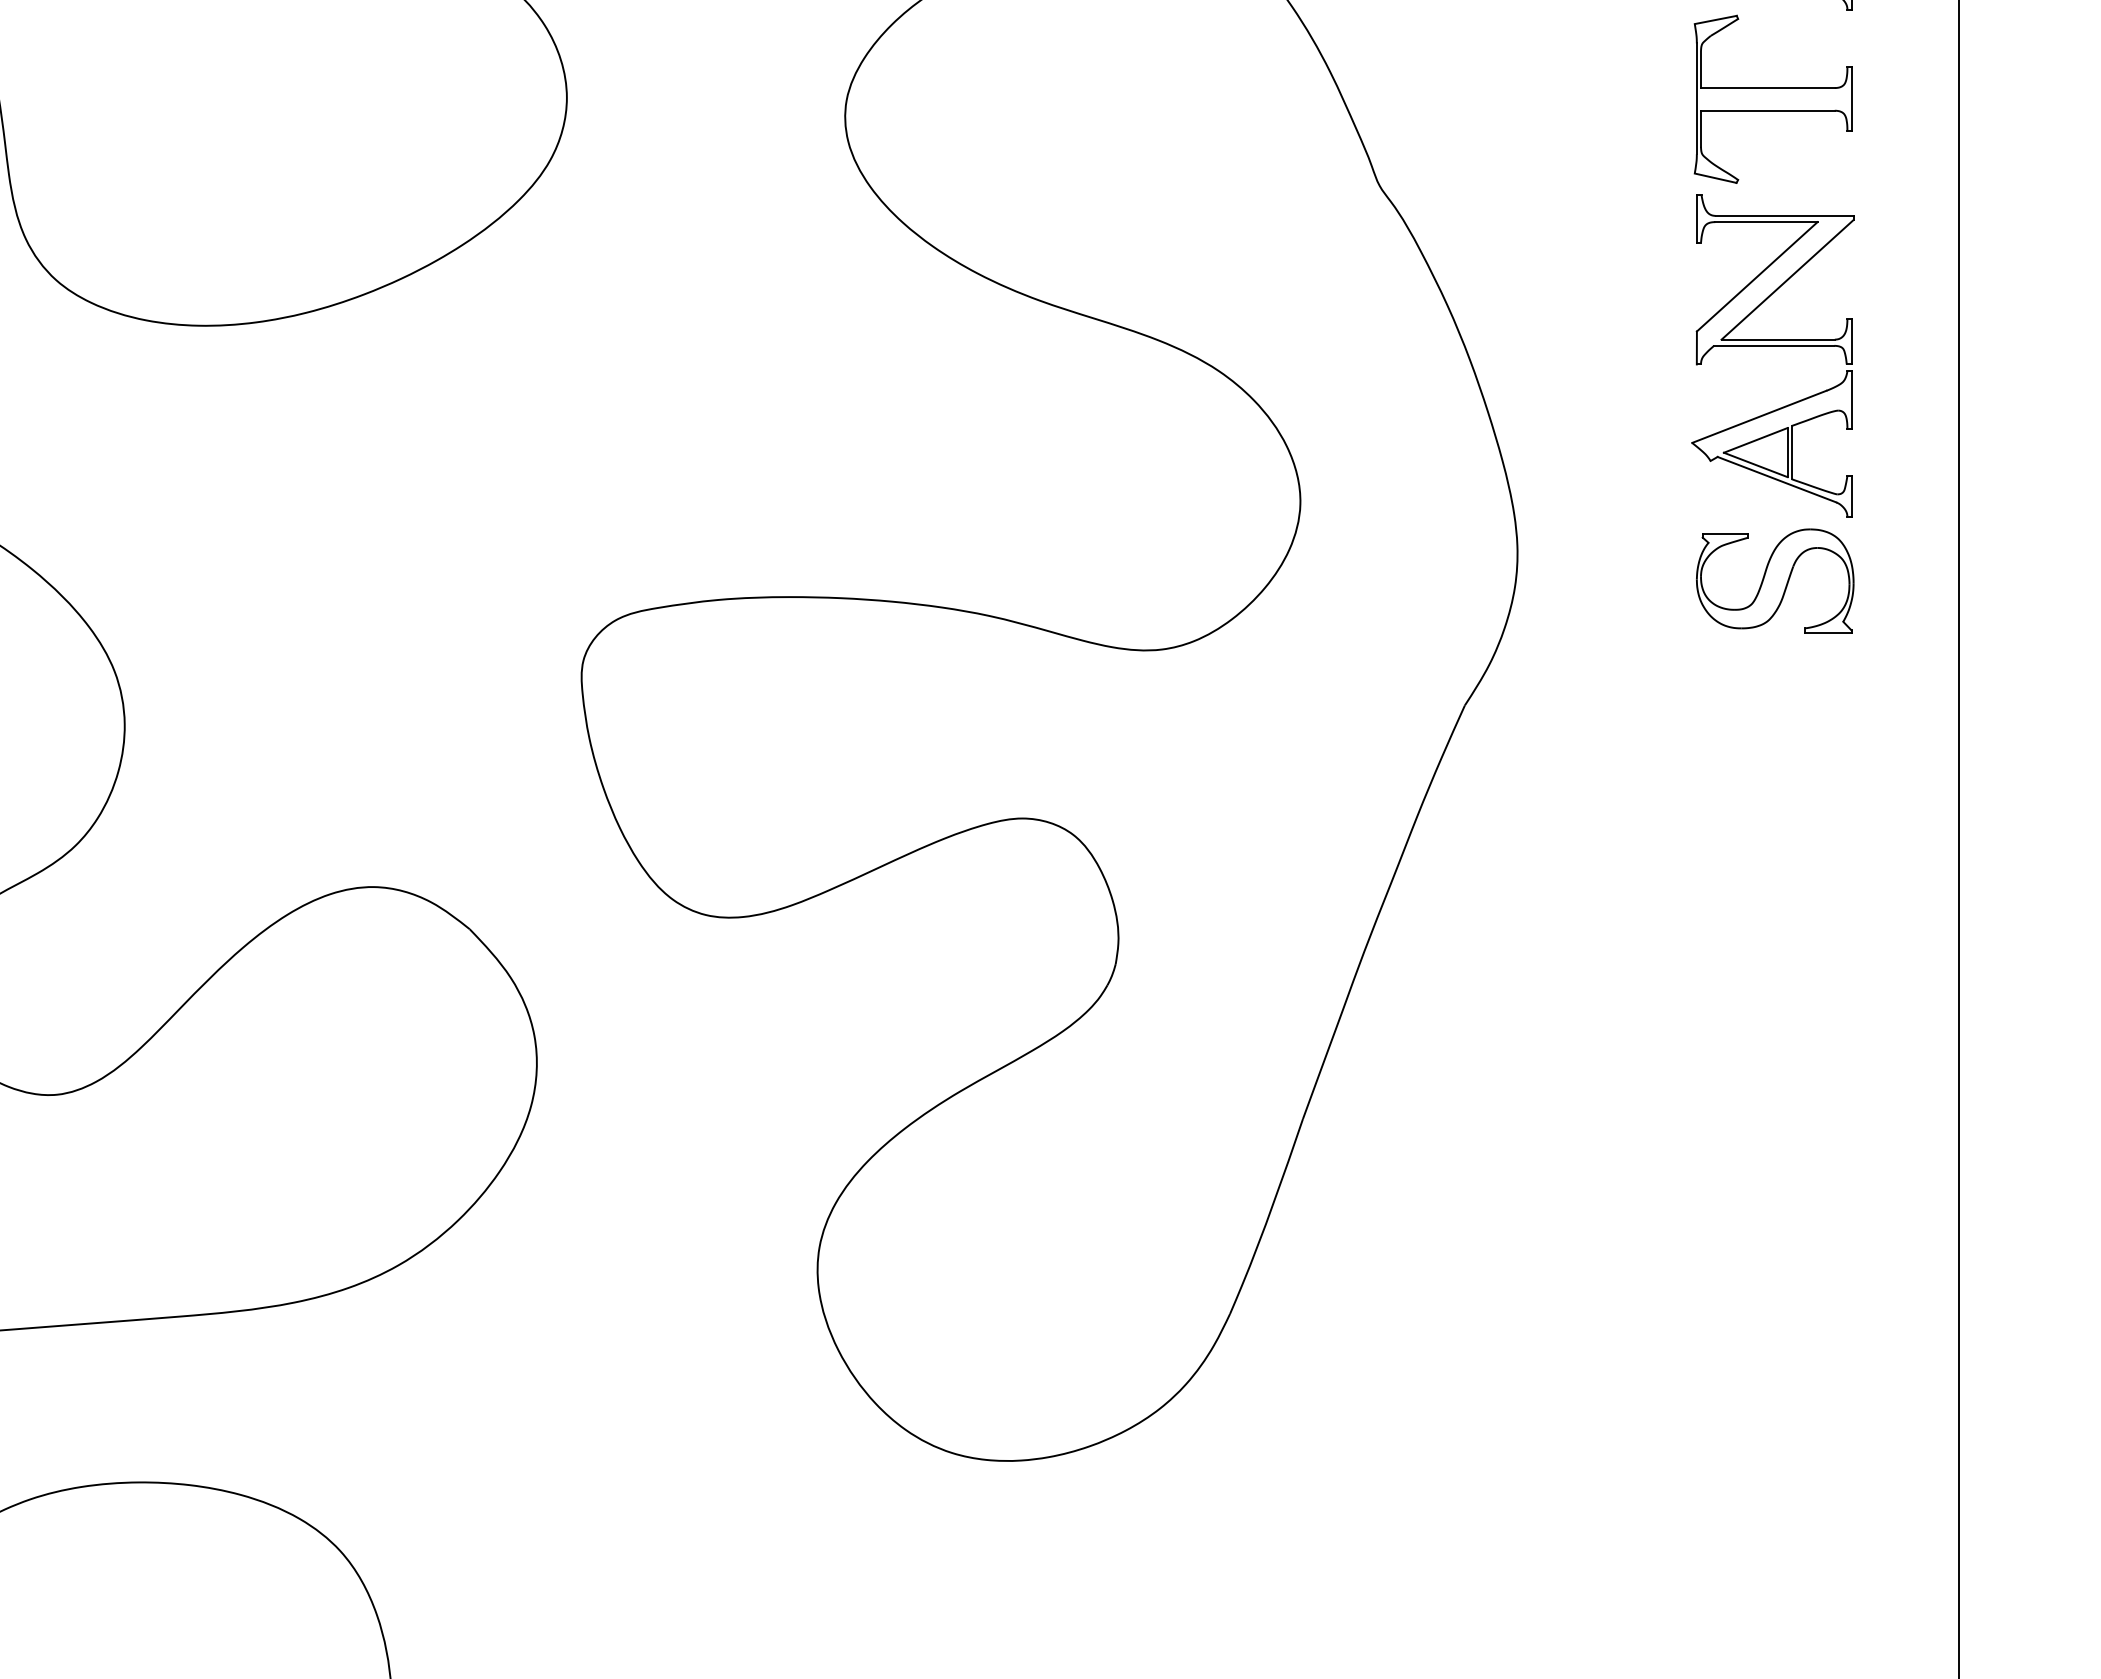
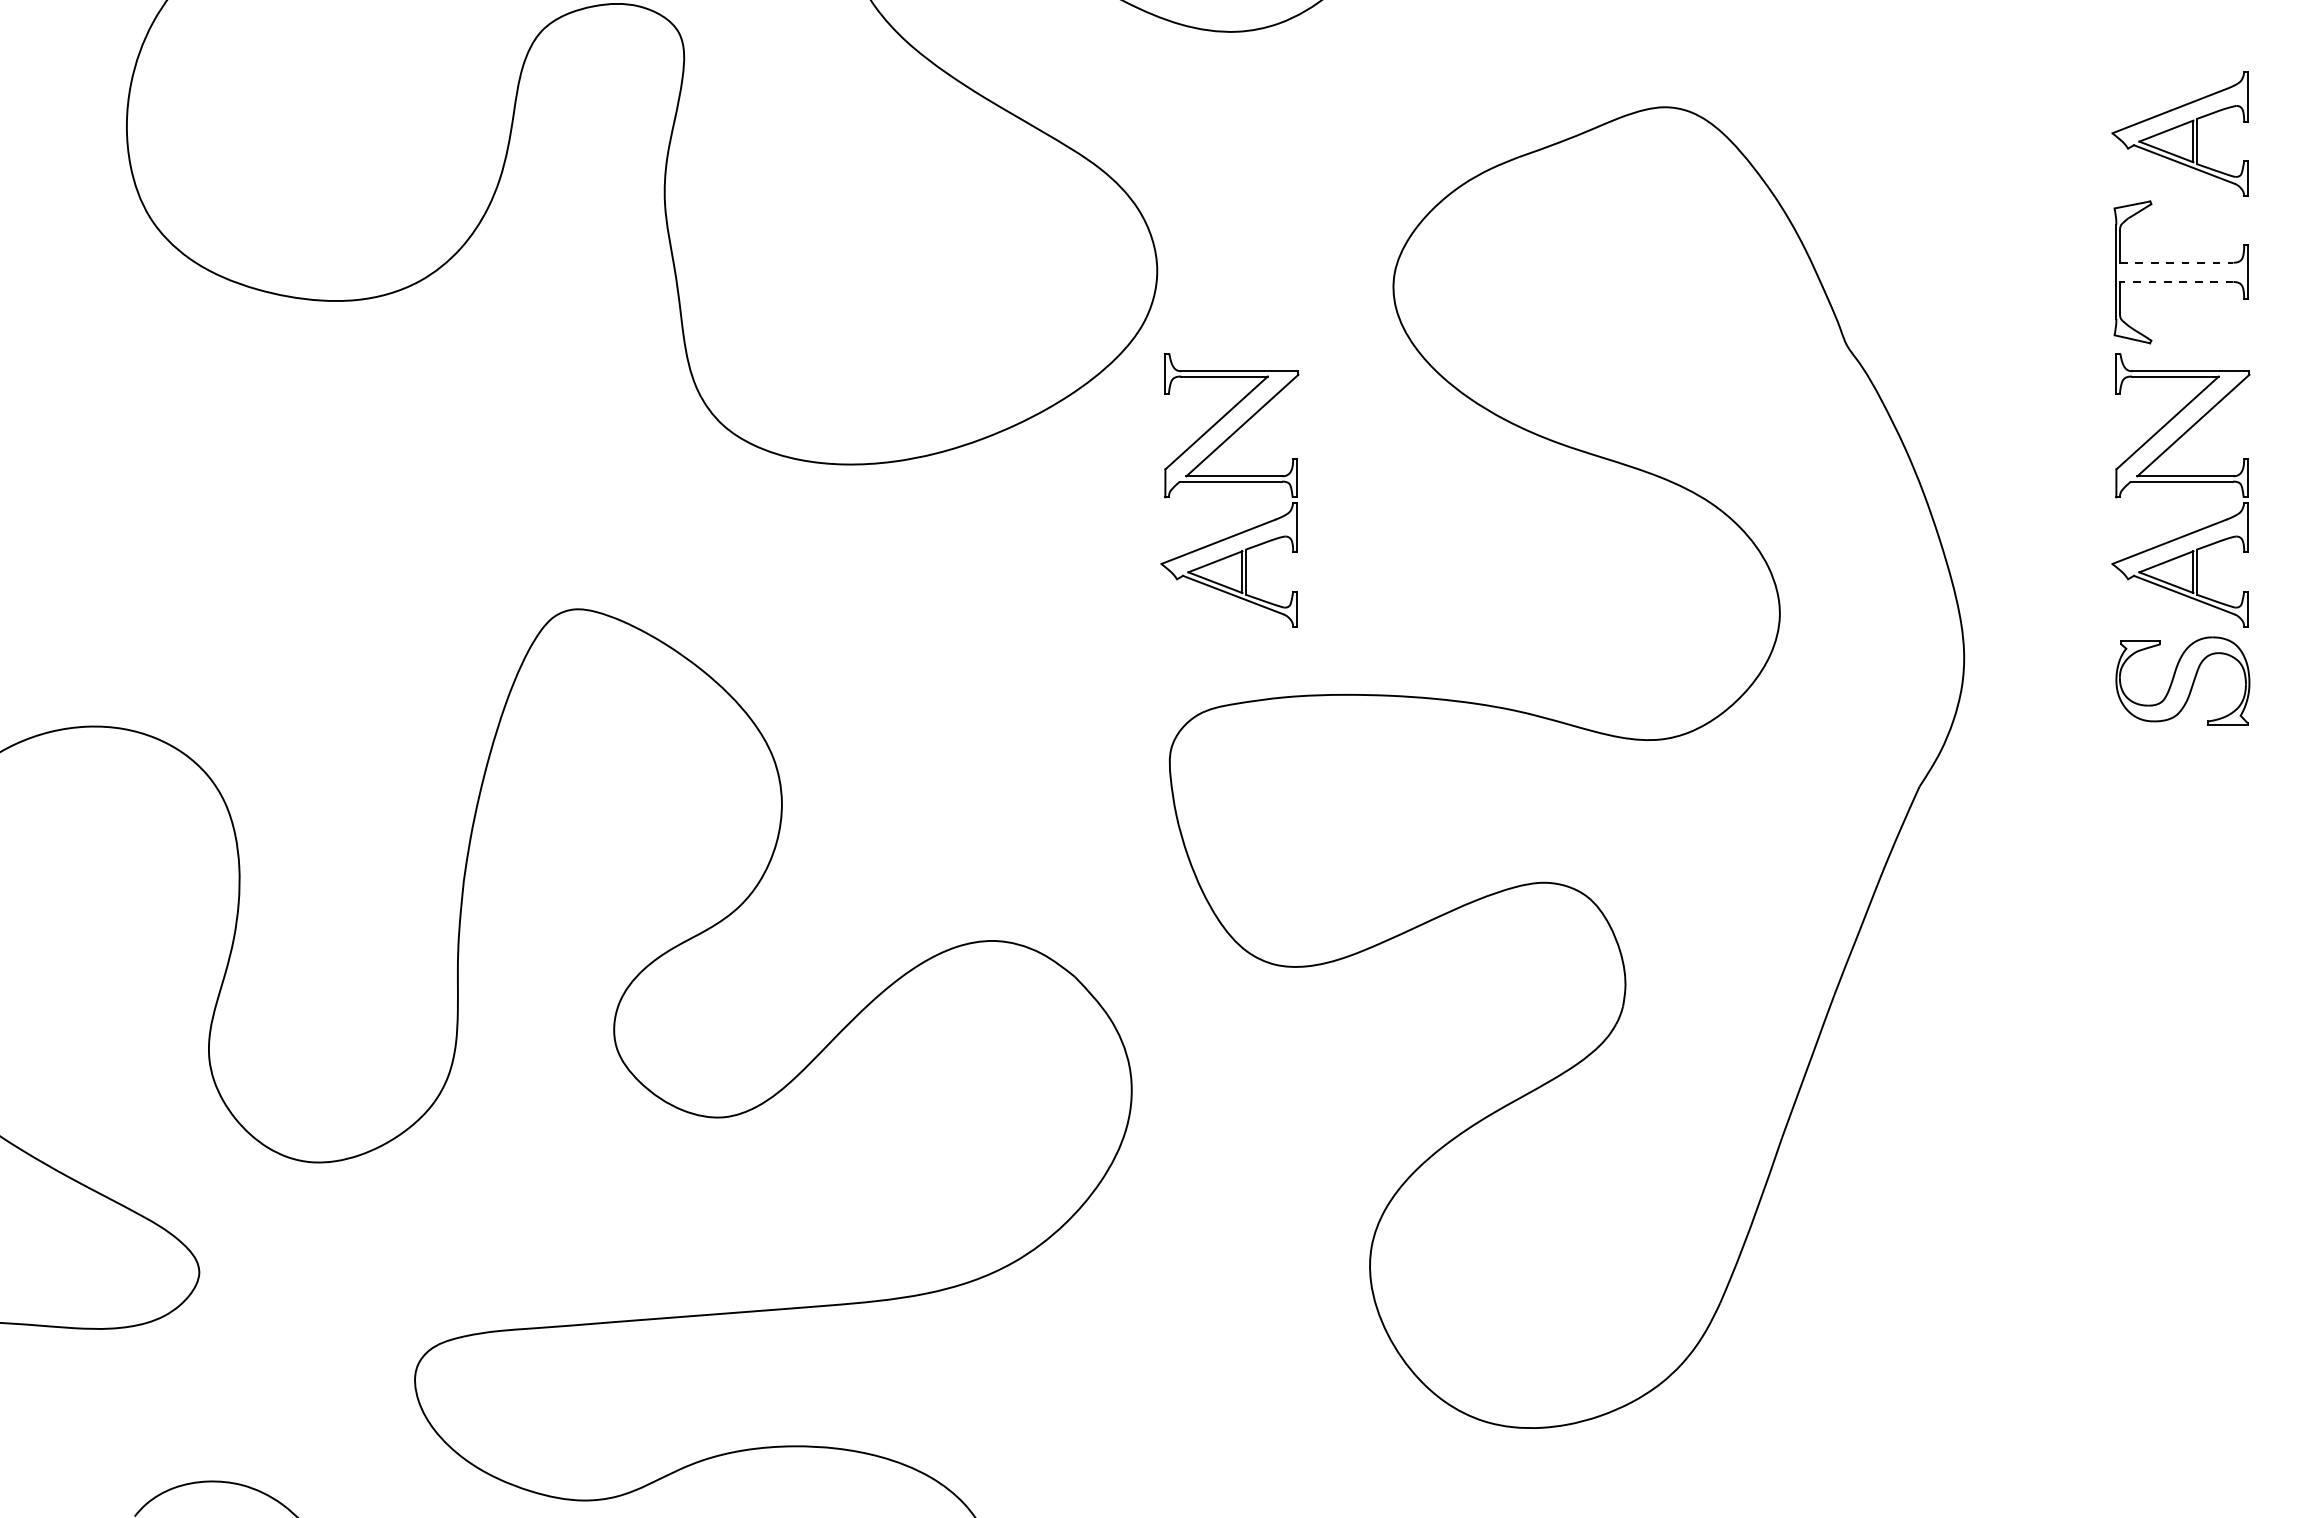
line: (1767, 87) -> (2176, 262), solid -> dashed
line: (1767, 111) -> (2176, 282), solid -> dashed
part: (652, 346) -> (1229, 482), added

